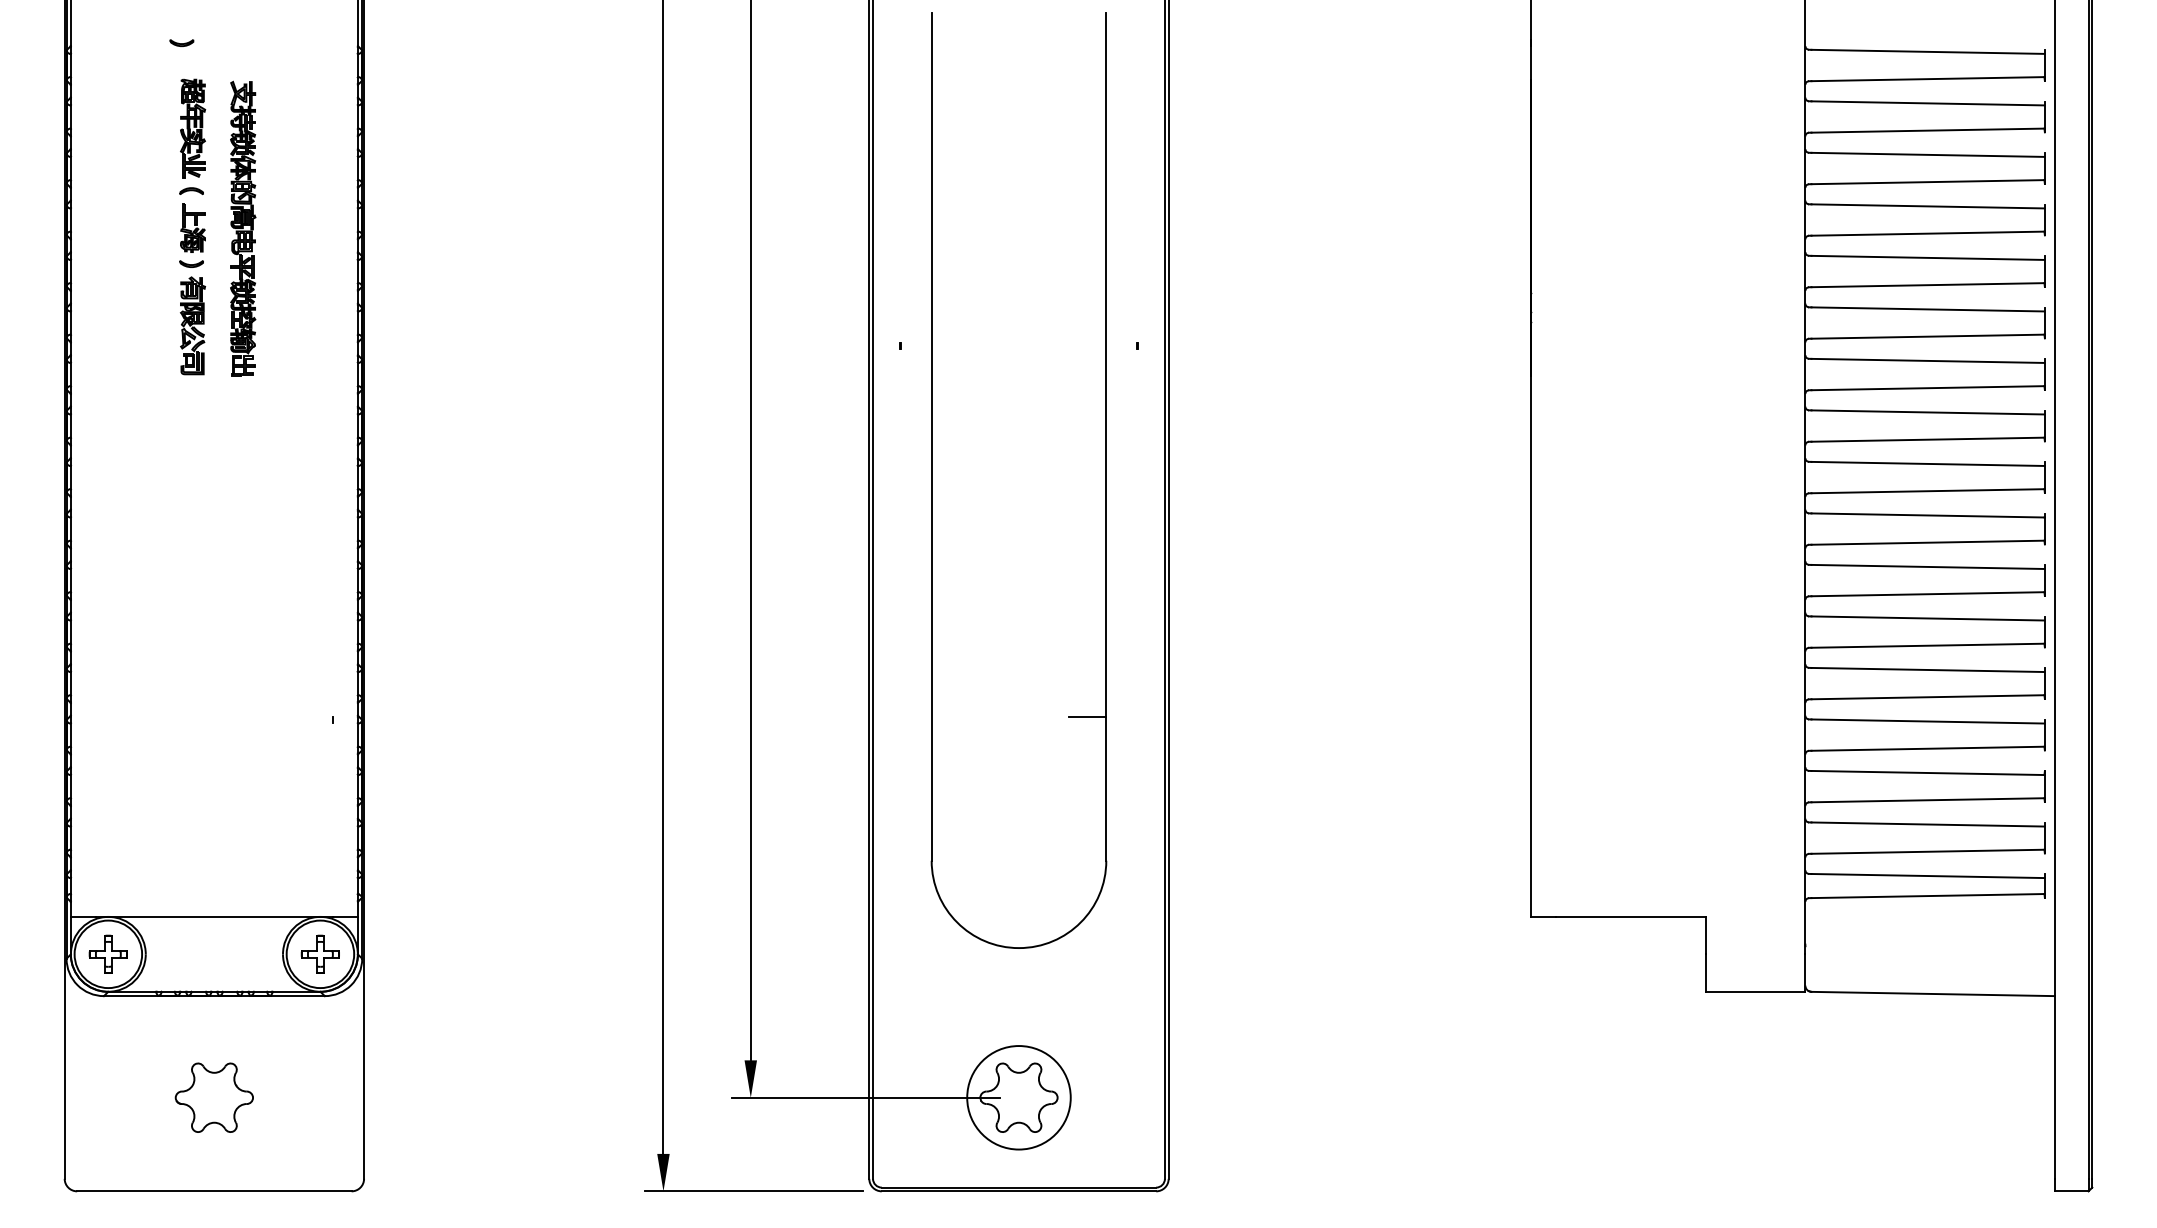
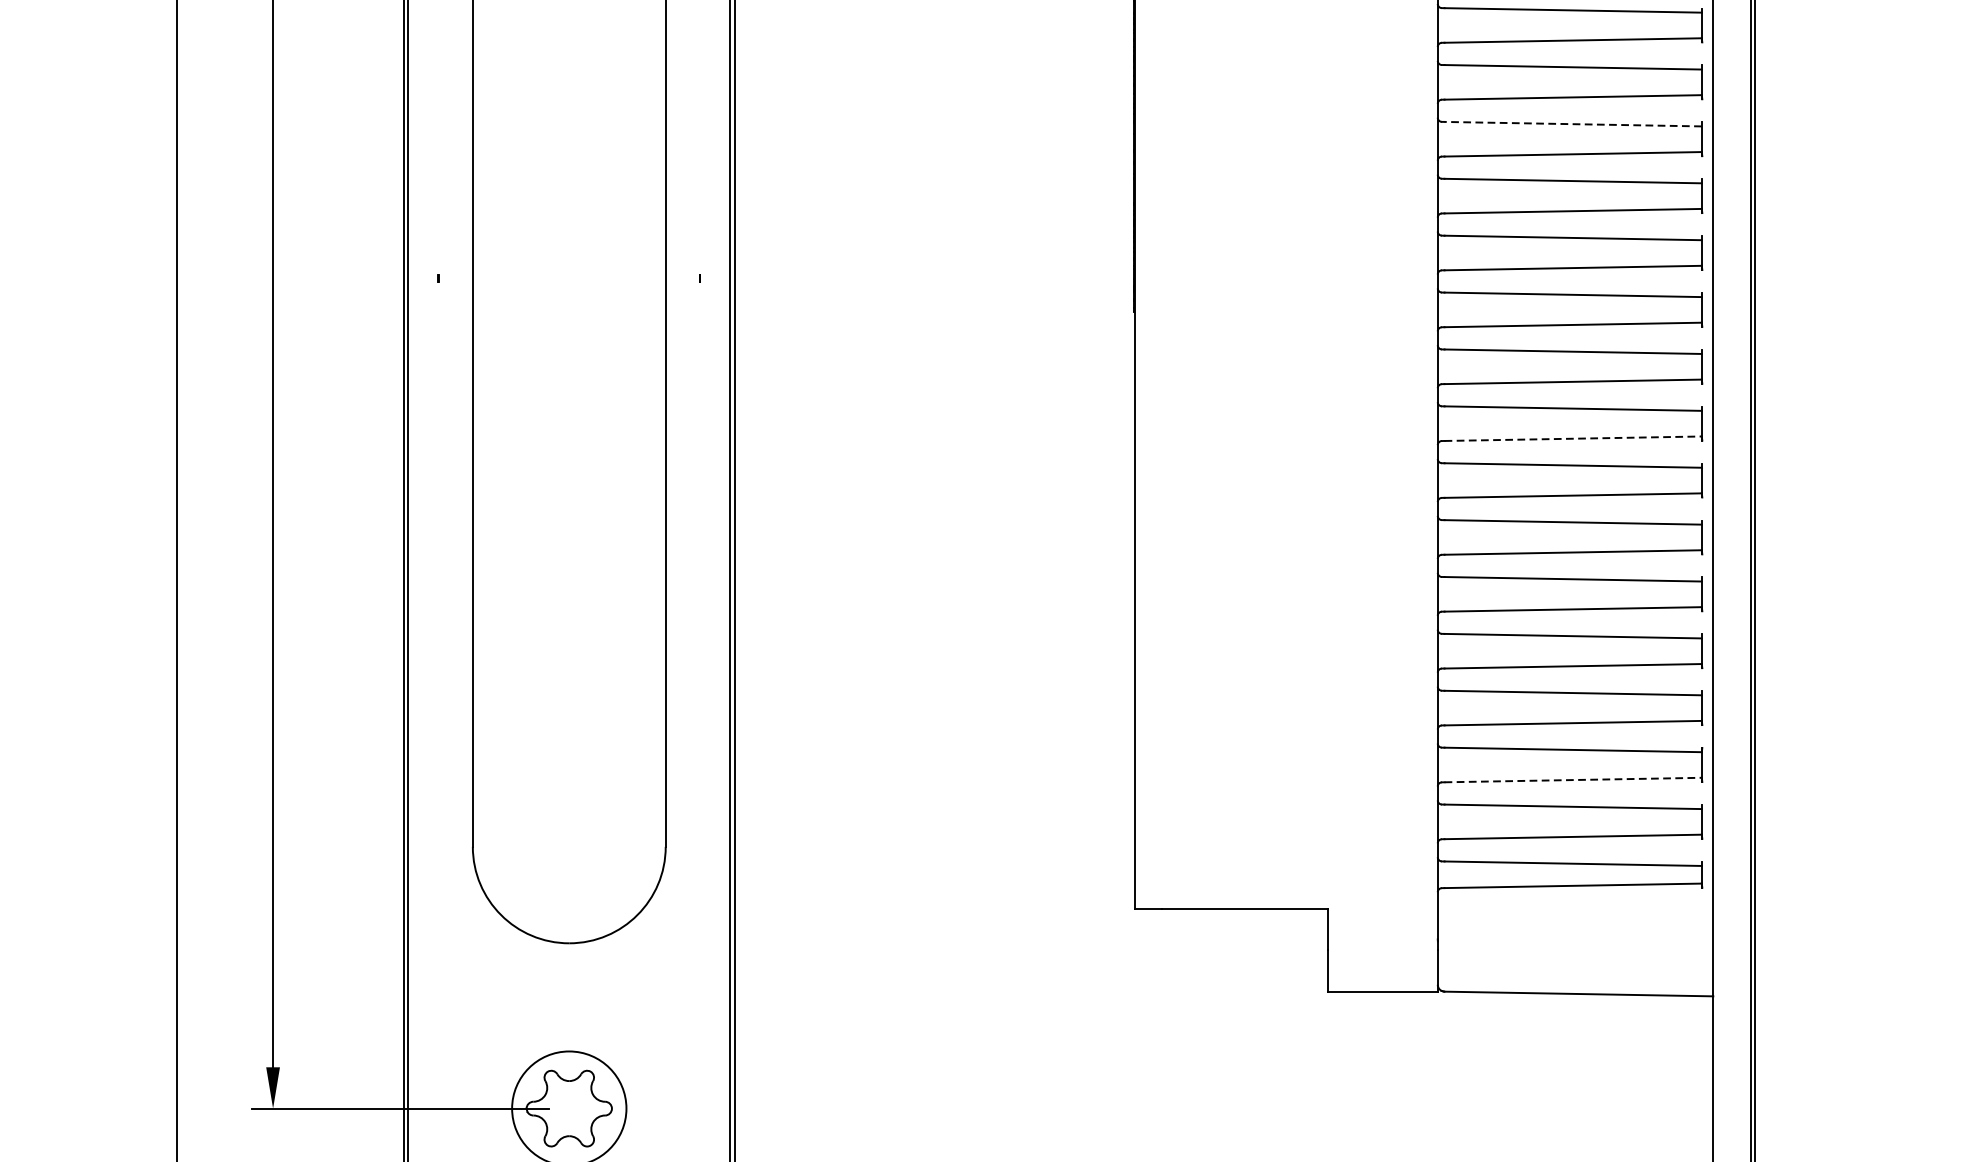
line: (1927, 206) -> (1572, 124), solid -> dashed
line: (1928, 491) -> (1573, 439), solid -> dashed
line: (1087, 717) -> (644, 688), removed
line: (1928, 800) -> (1573, 780), solid -> dashed

